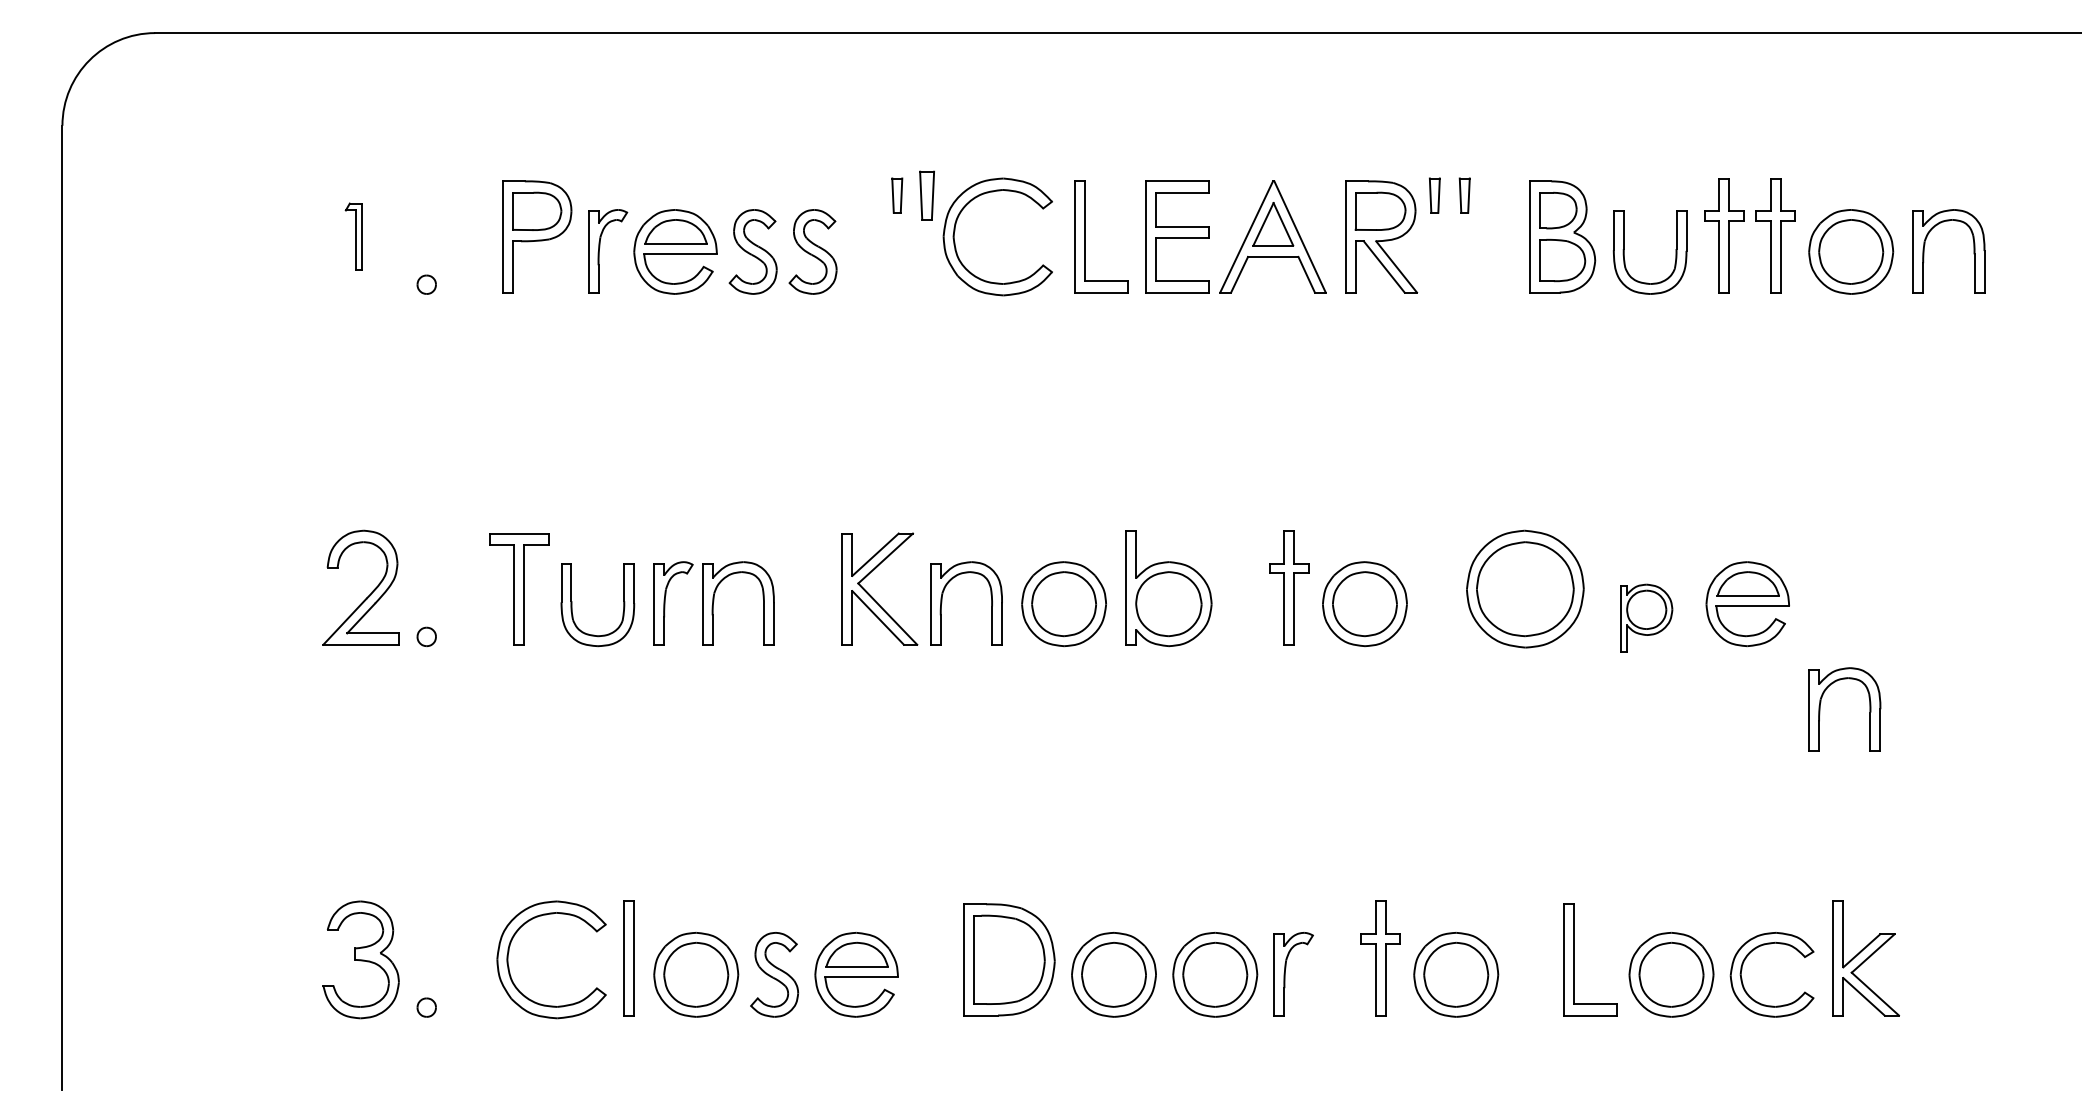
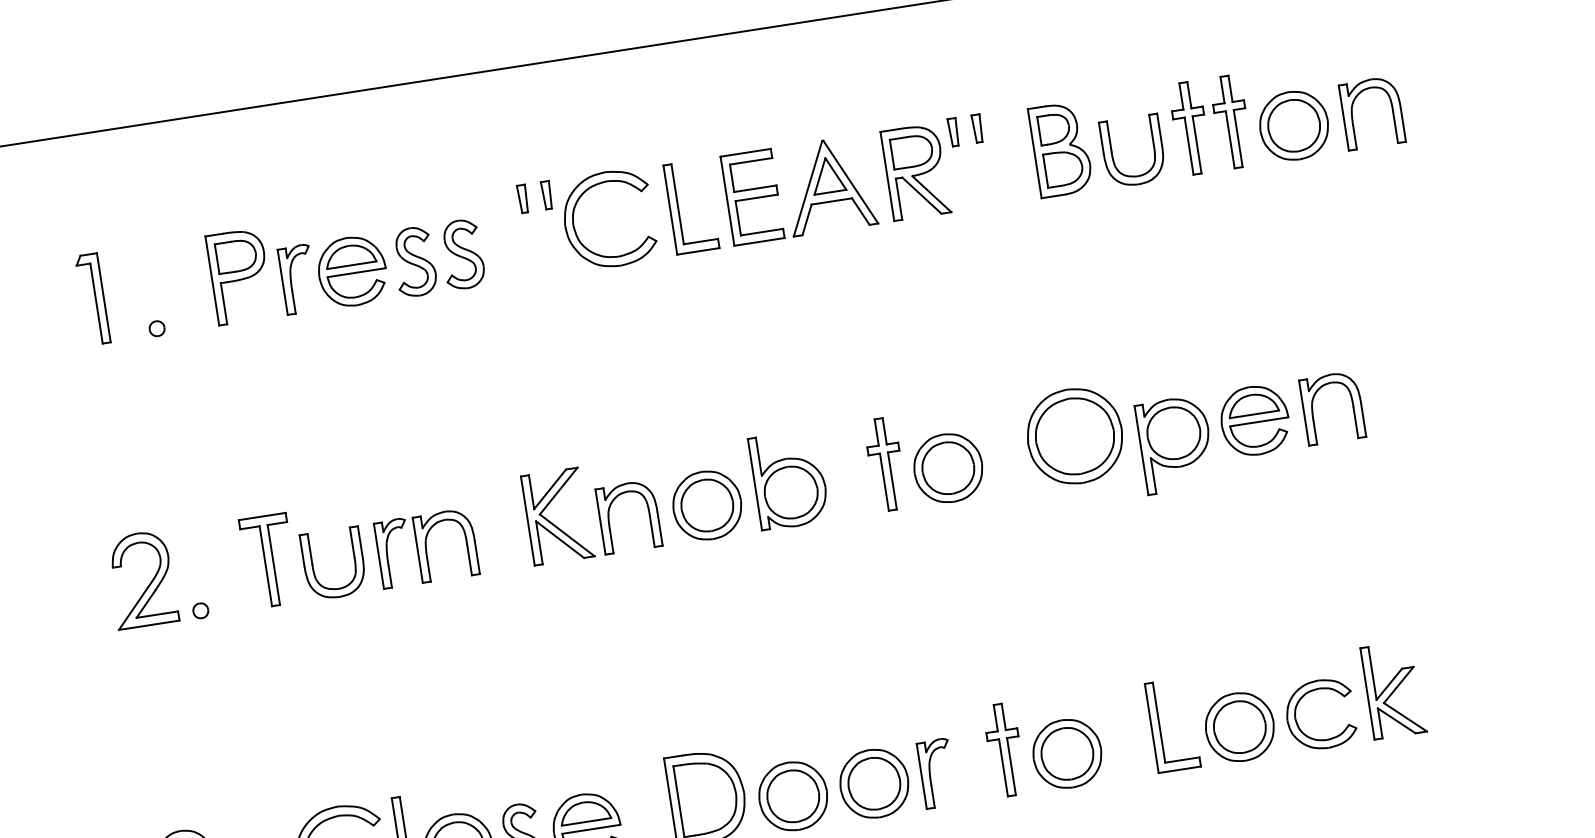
part: (927, 195) -> (547, 195), size x0.71
part: (353, 236) -> (92, 299), size x1.67
part: (1646, 618) -> (1175, 444), size x1.67
part: (1820, 709) -> (1313, 411), moved

